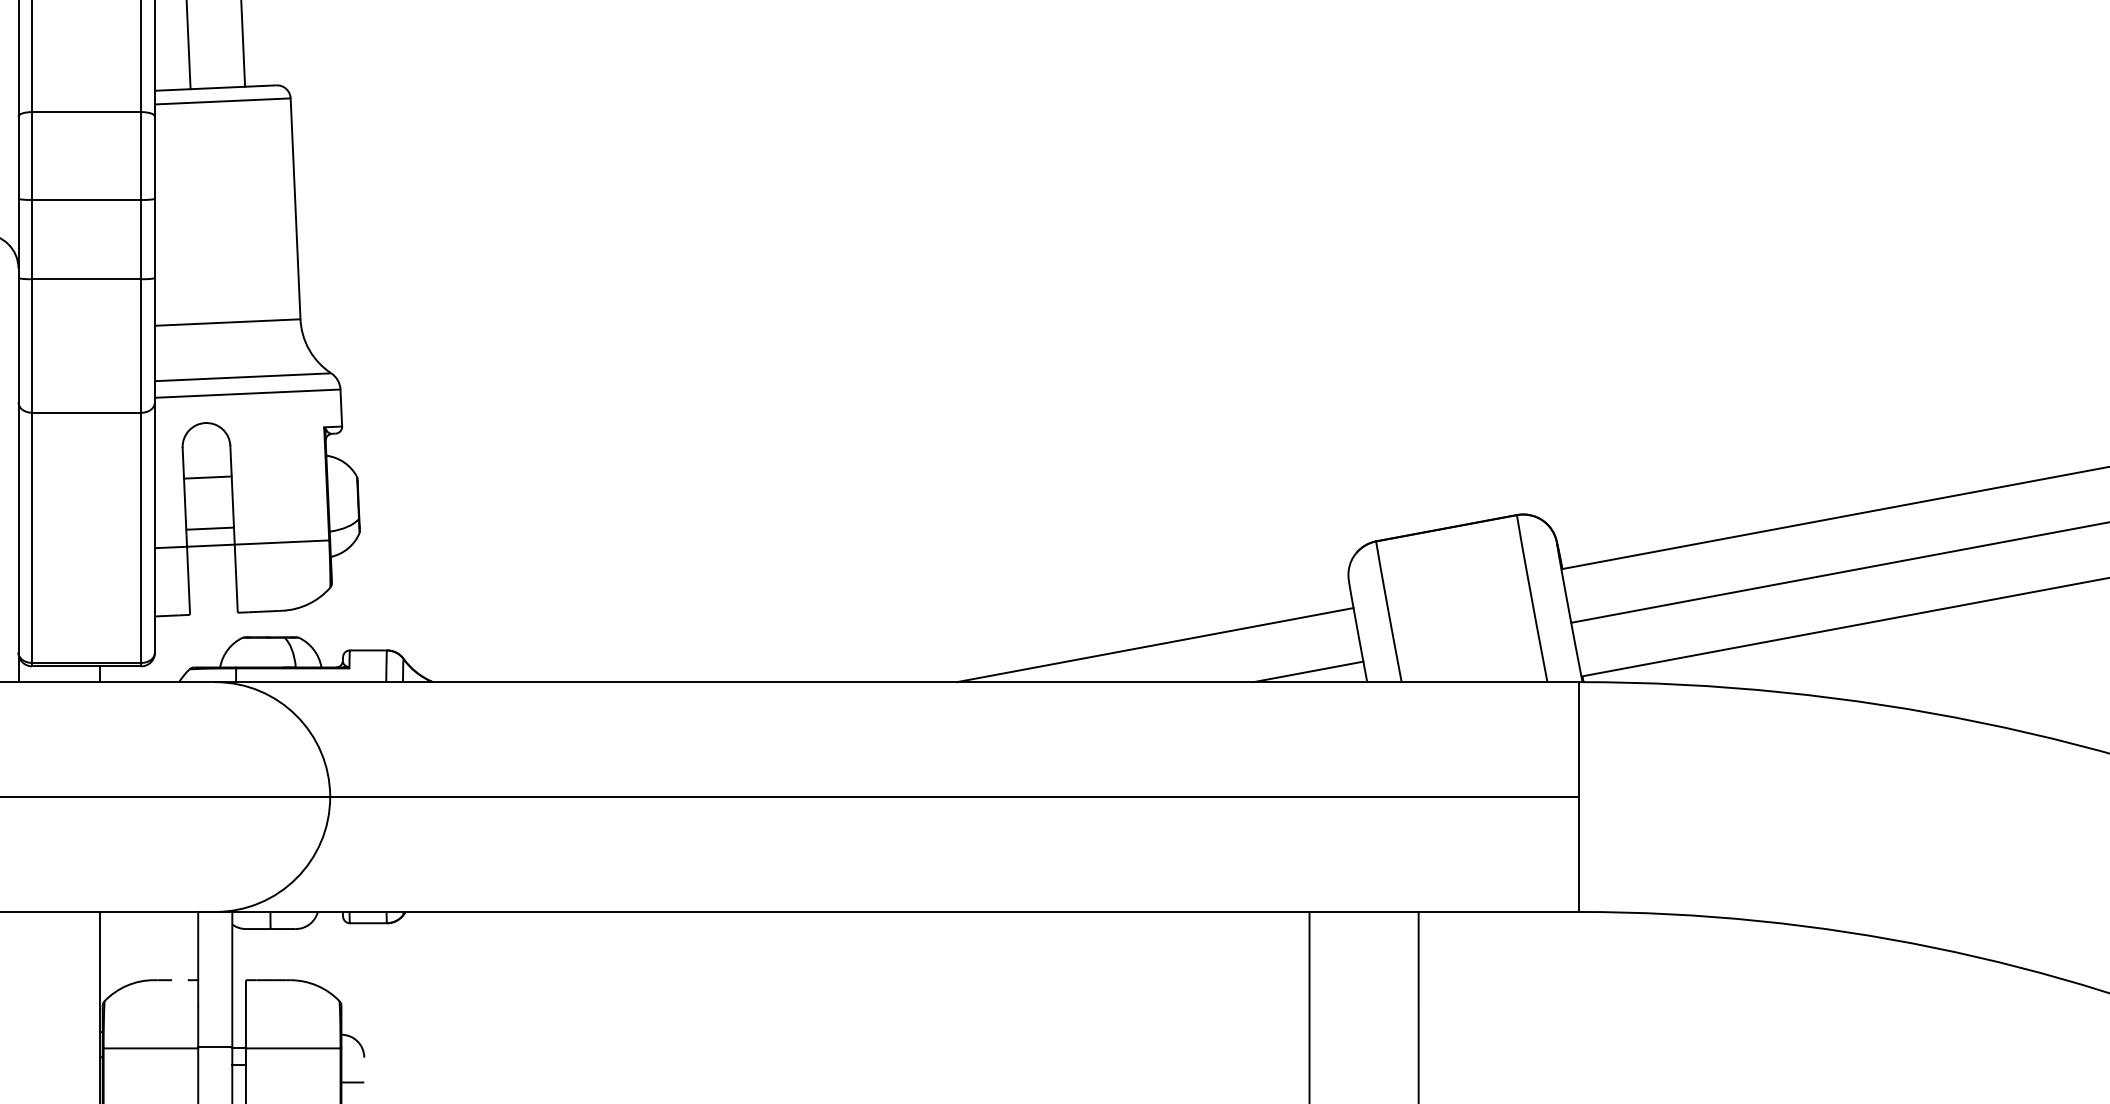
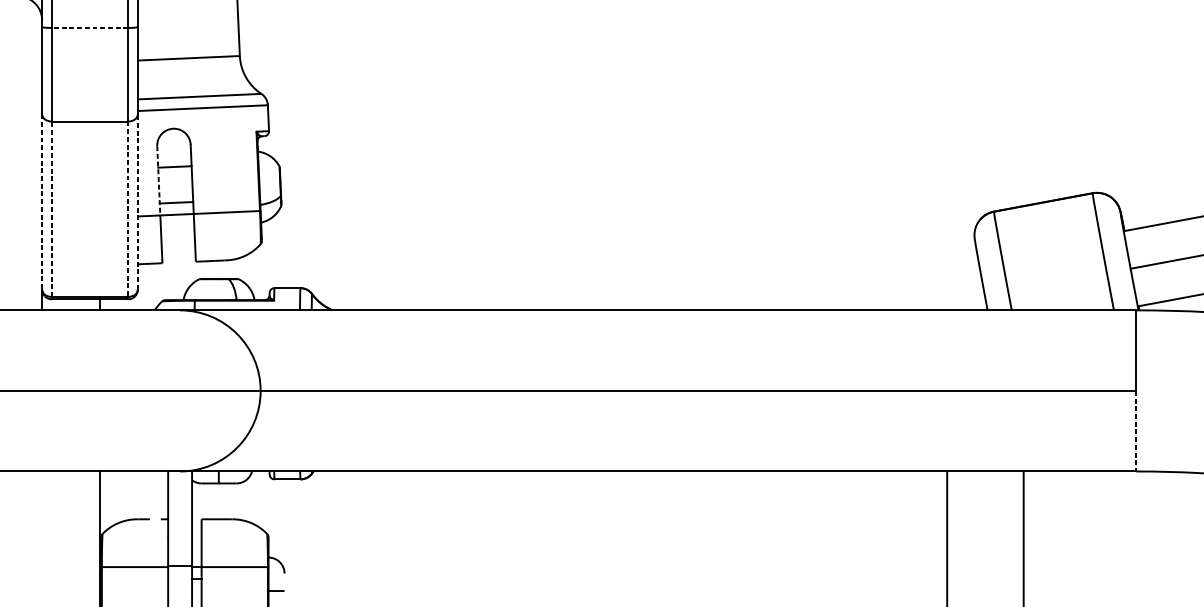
line: (86, 279) -> (89, 28), solid -> dashed
line: (184, 497) -> (158, 180), solid -> dashed
line: (154, 527) -> (137, 201), solid -> dashed
line: (18, 528) -> (42, 202), solid -> dashed
line: (32, 537) -> (51, 208), solid -> dashed
line: (141, 538) -> (128, 209), solid -> dashed
line: (1155, 645) -> (839, 284), removed
line: (1308, 671) -> (946, 302), removed
line: (1579, 855) -> (1136, 431), solid -> dashed

